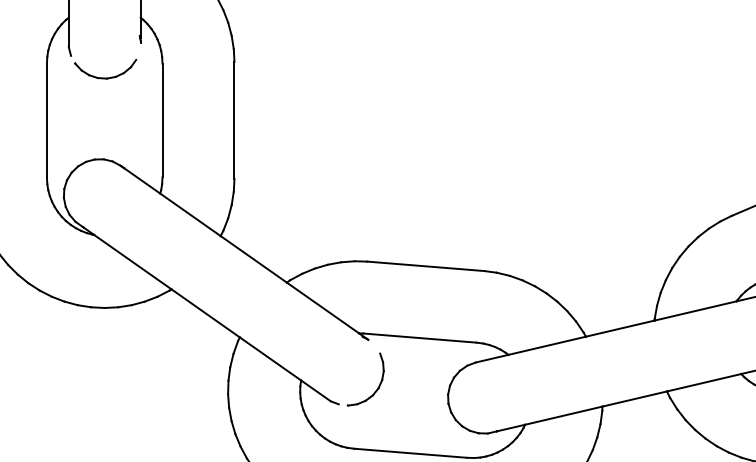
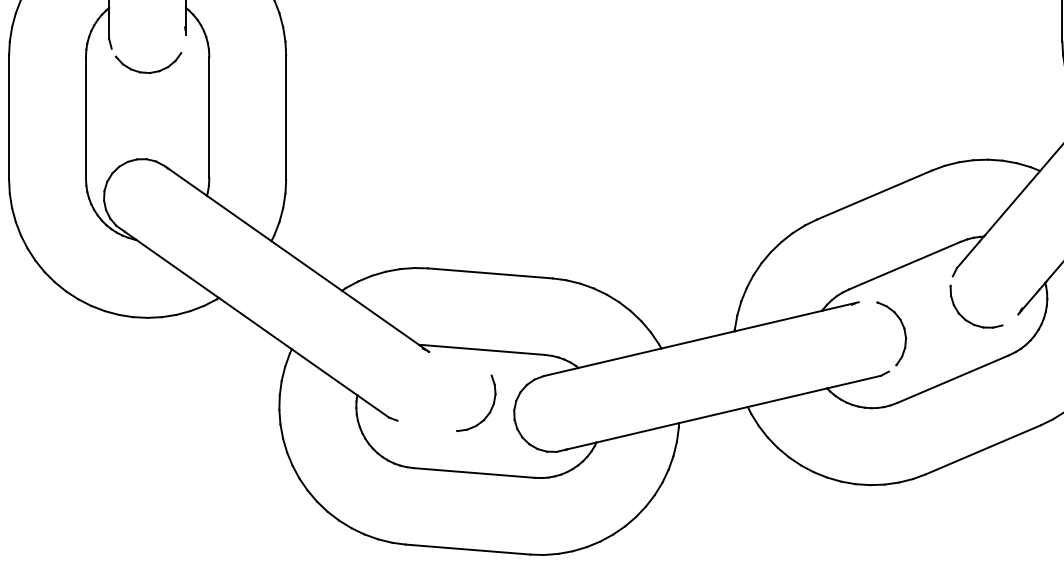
part: (379, 384) -> (490, 408), moved

